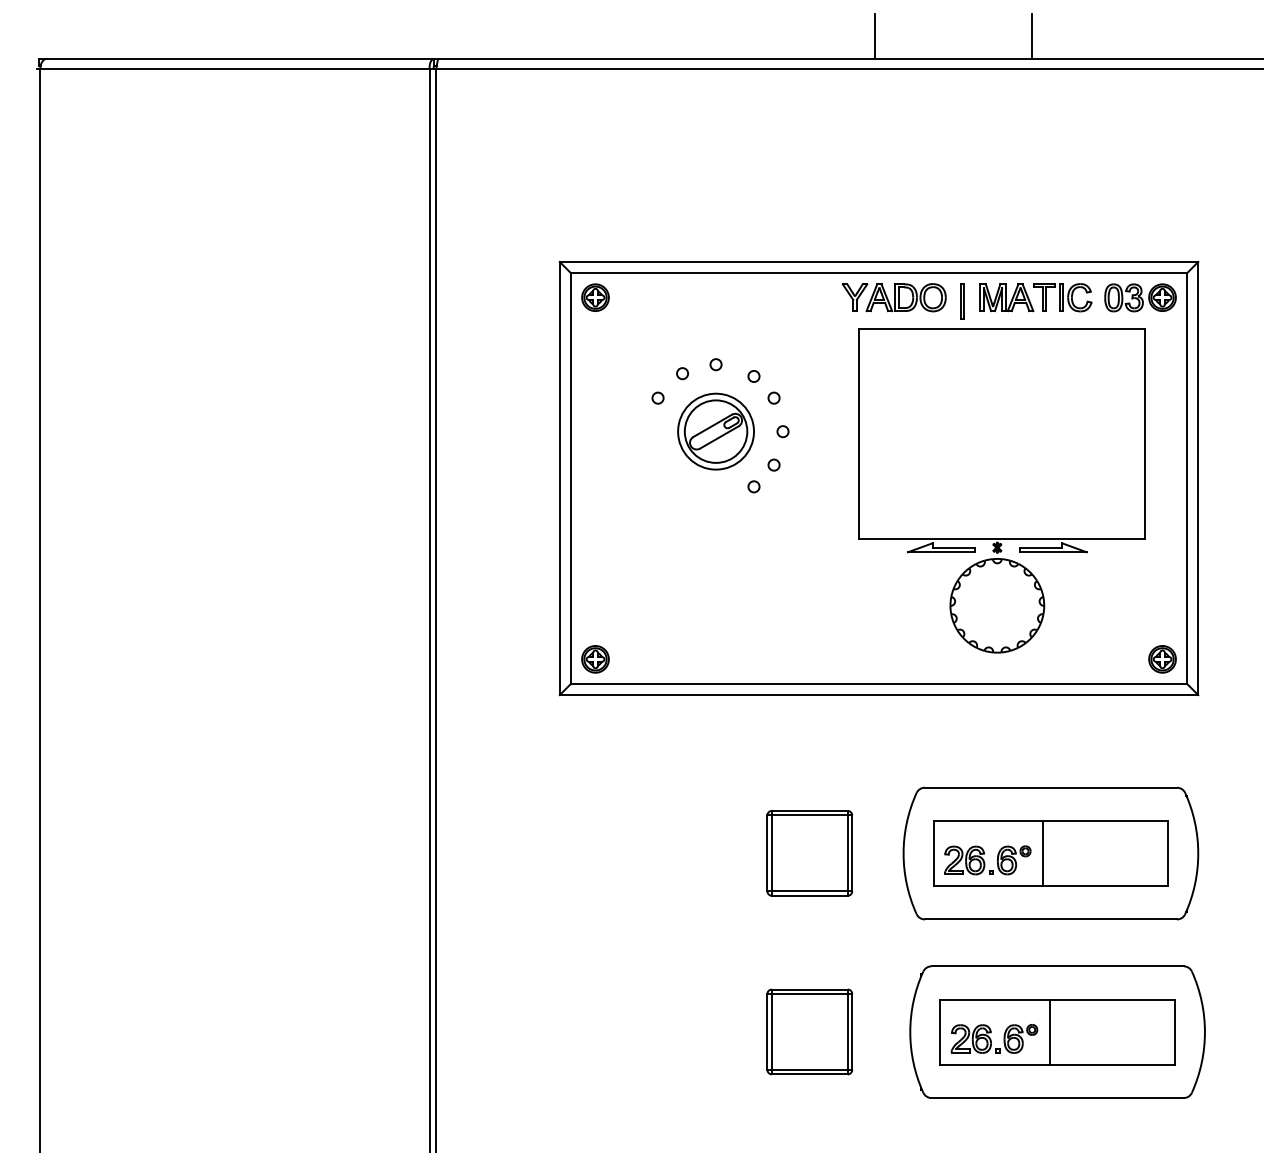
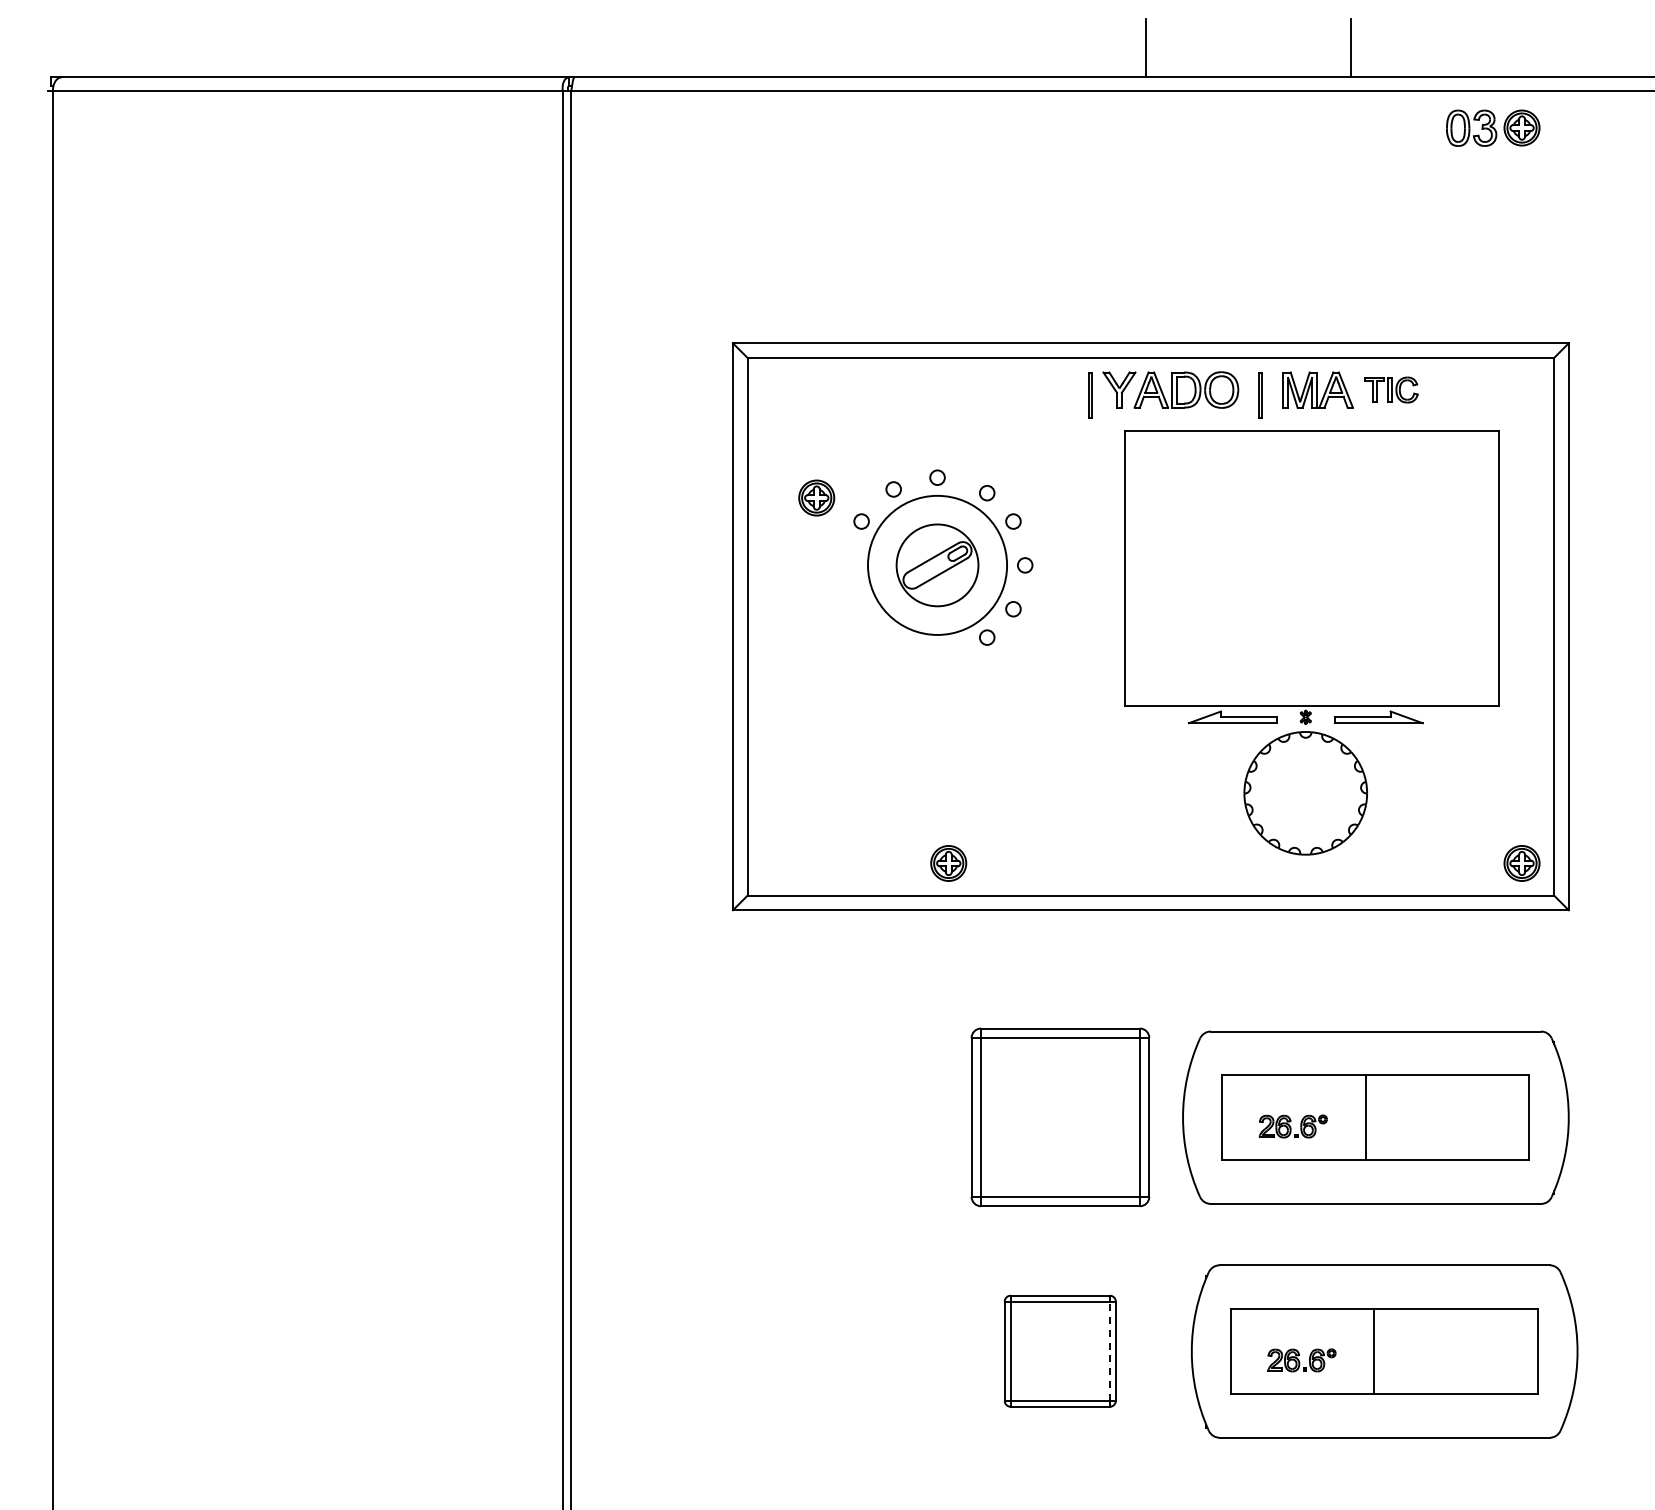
part: (595, 297) -> (816, 497), moved
part: (1062, 297) -> (1391, 389), size x0.7
part: (1140, 297) -> (1493, 127), moved
line: (832, 301) -> (1089, 395), added
circle: (716, 431) -> (937, 565), size x1.4
part: (595, 659) -> (948, 863), moved
part: (809, 853) -> (1059, 1117), size x1.6
part: (987, 860) -> (1293, 1126), size x0.6
line: (847, 1032) -> (1109, 1351), solid -> dashed
part: (994, 1039) -> (1301, 1360), size x0.6

